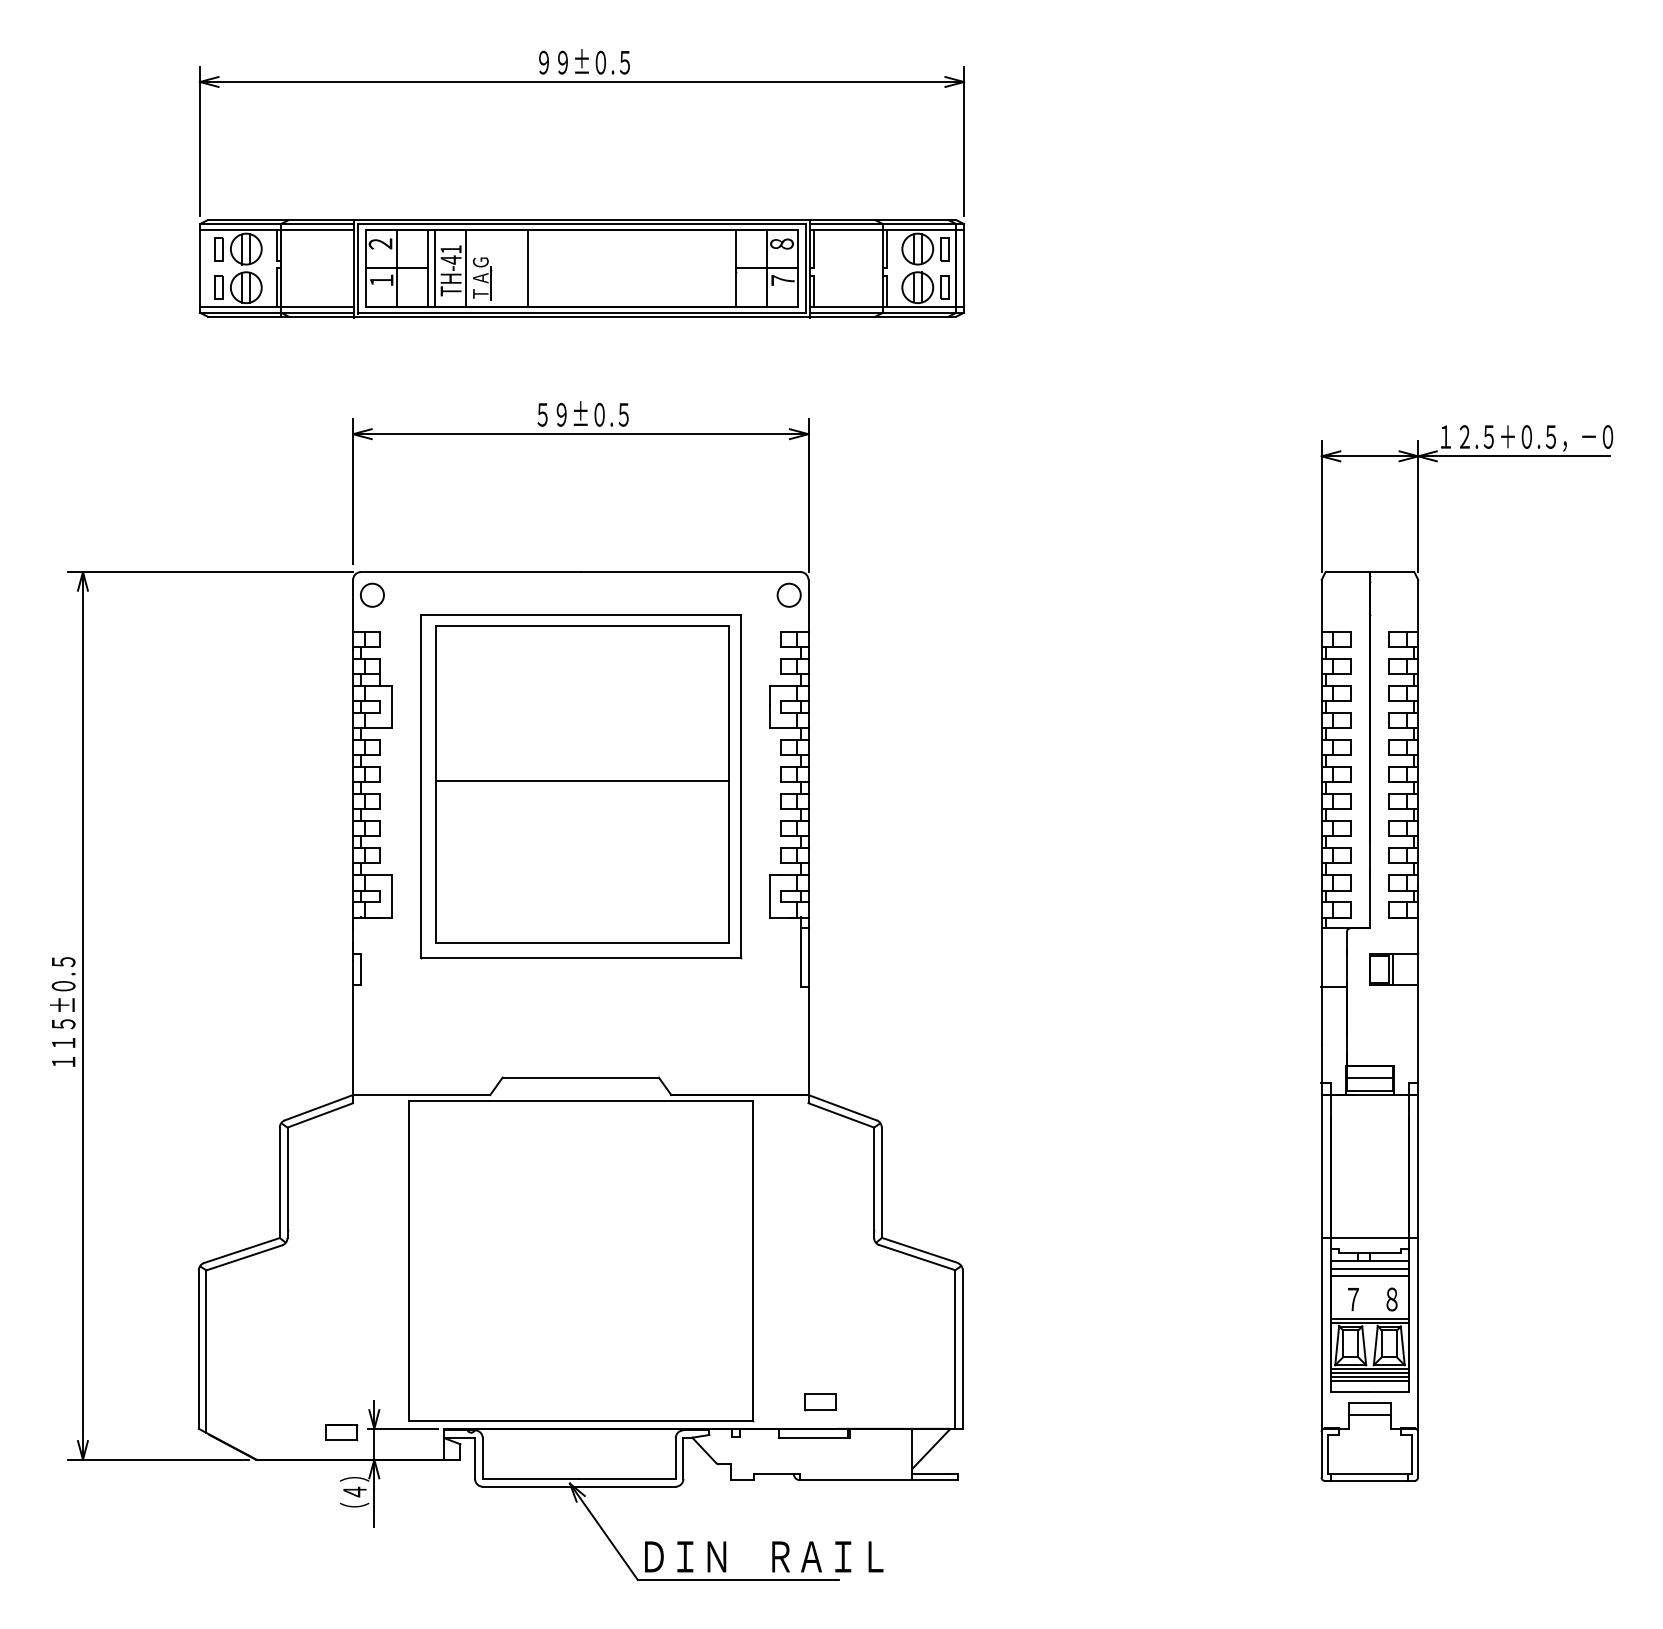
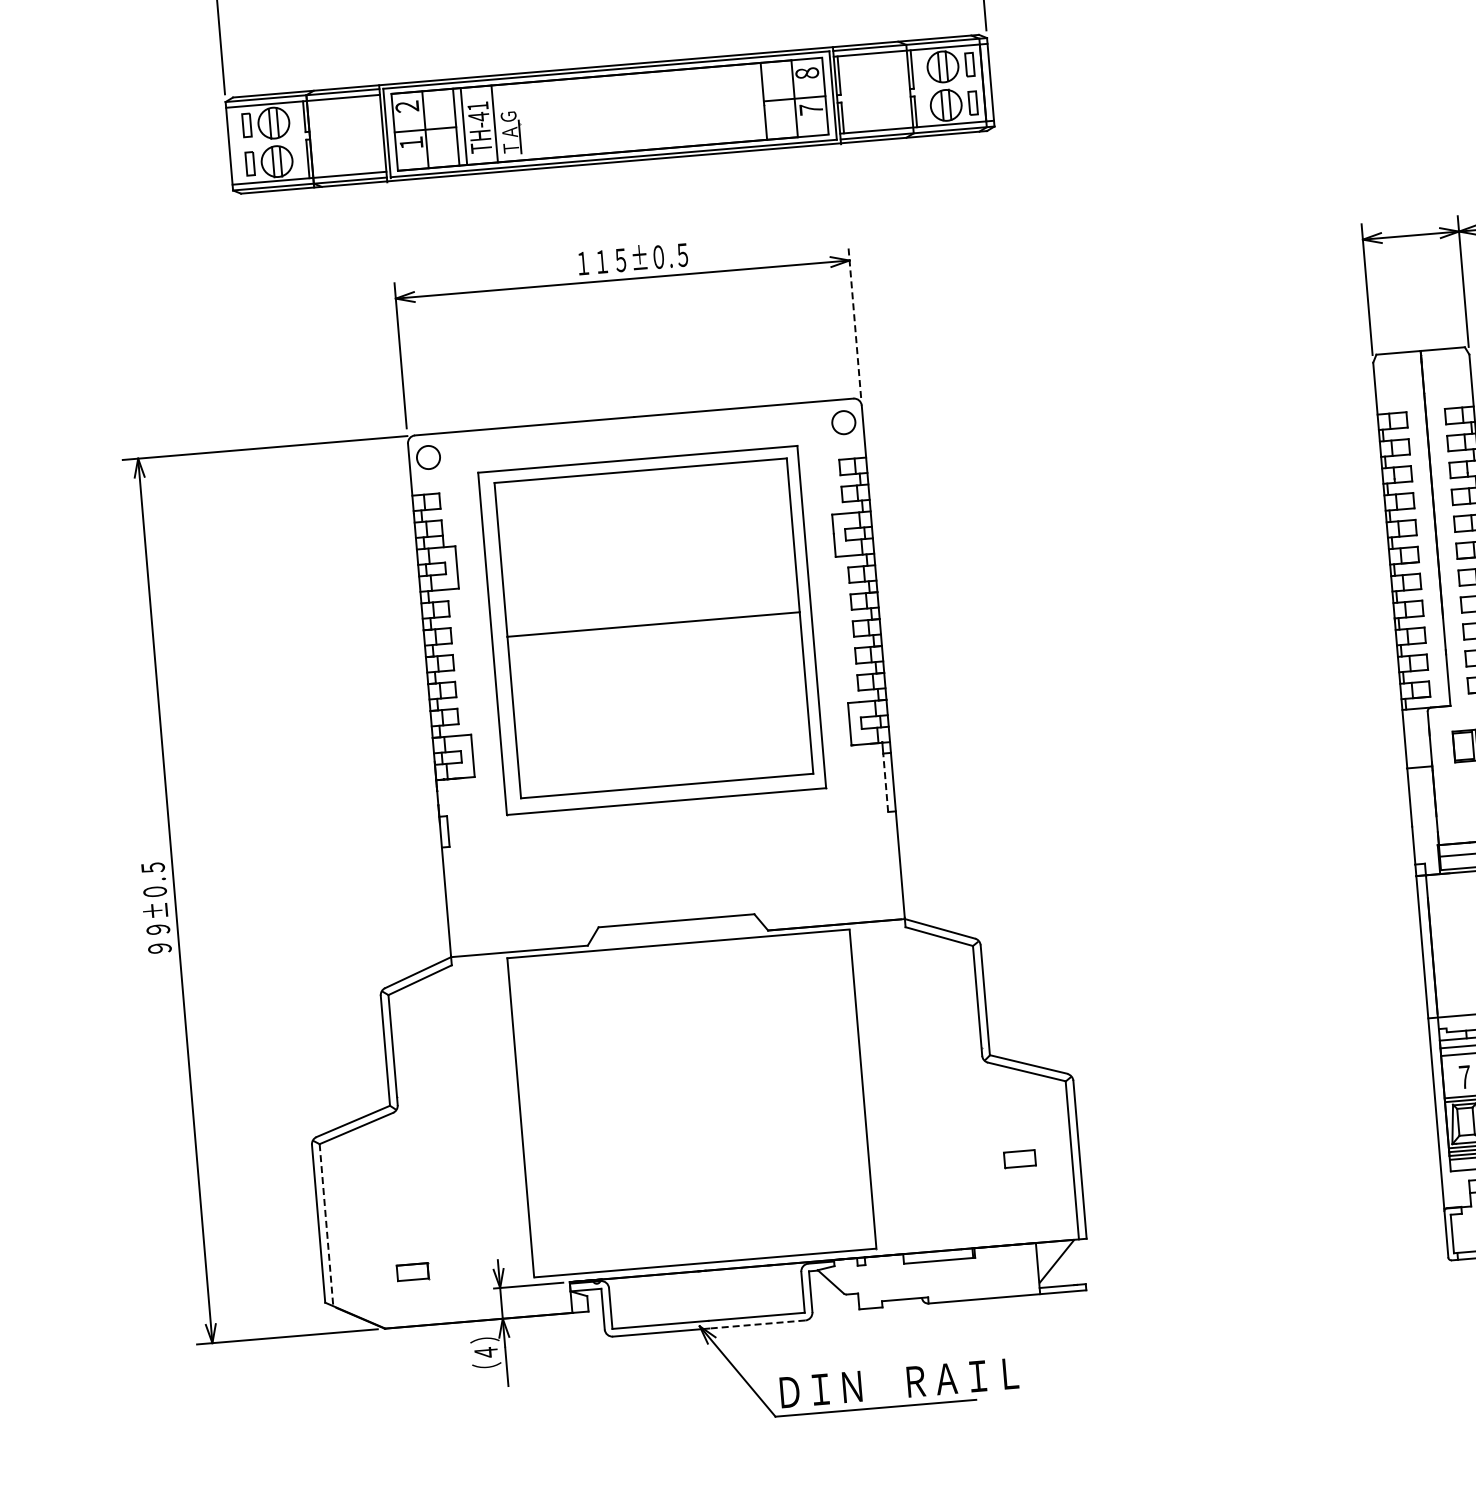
line: (528, 268) -> (556, 118), removed
text: (592, 413) -> (632, 257), ５９±０.５ -> １１５±０.５
line: (808, 495) -> (854, 321), solid -> dashed
line: (800, 957) -> (885, 782), solid -> dashed
text: (62, 1011) -> (154, 898), １１５±０.５ -> ９９±０.５
line: (206, 1352) -> (326, 1225), solid -> dashed
part: (820, 1402) -> (1020, 1159), moved
part: (341, 1432) -> (412, 1271), moved
line: (627, 1486) -> (757, 1324), solid -> dashed

